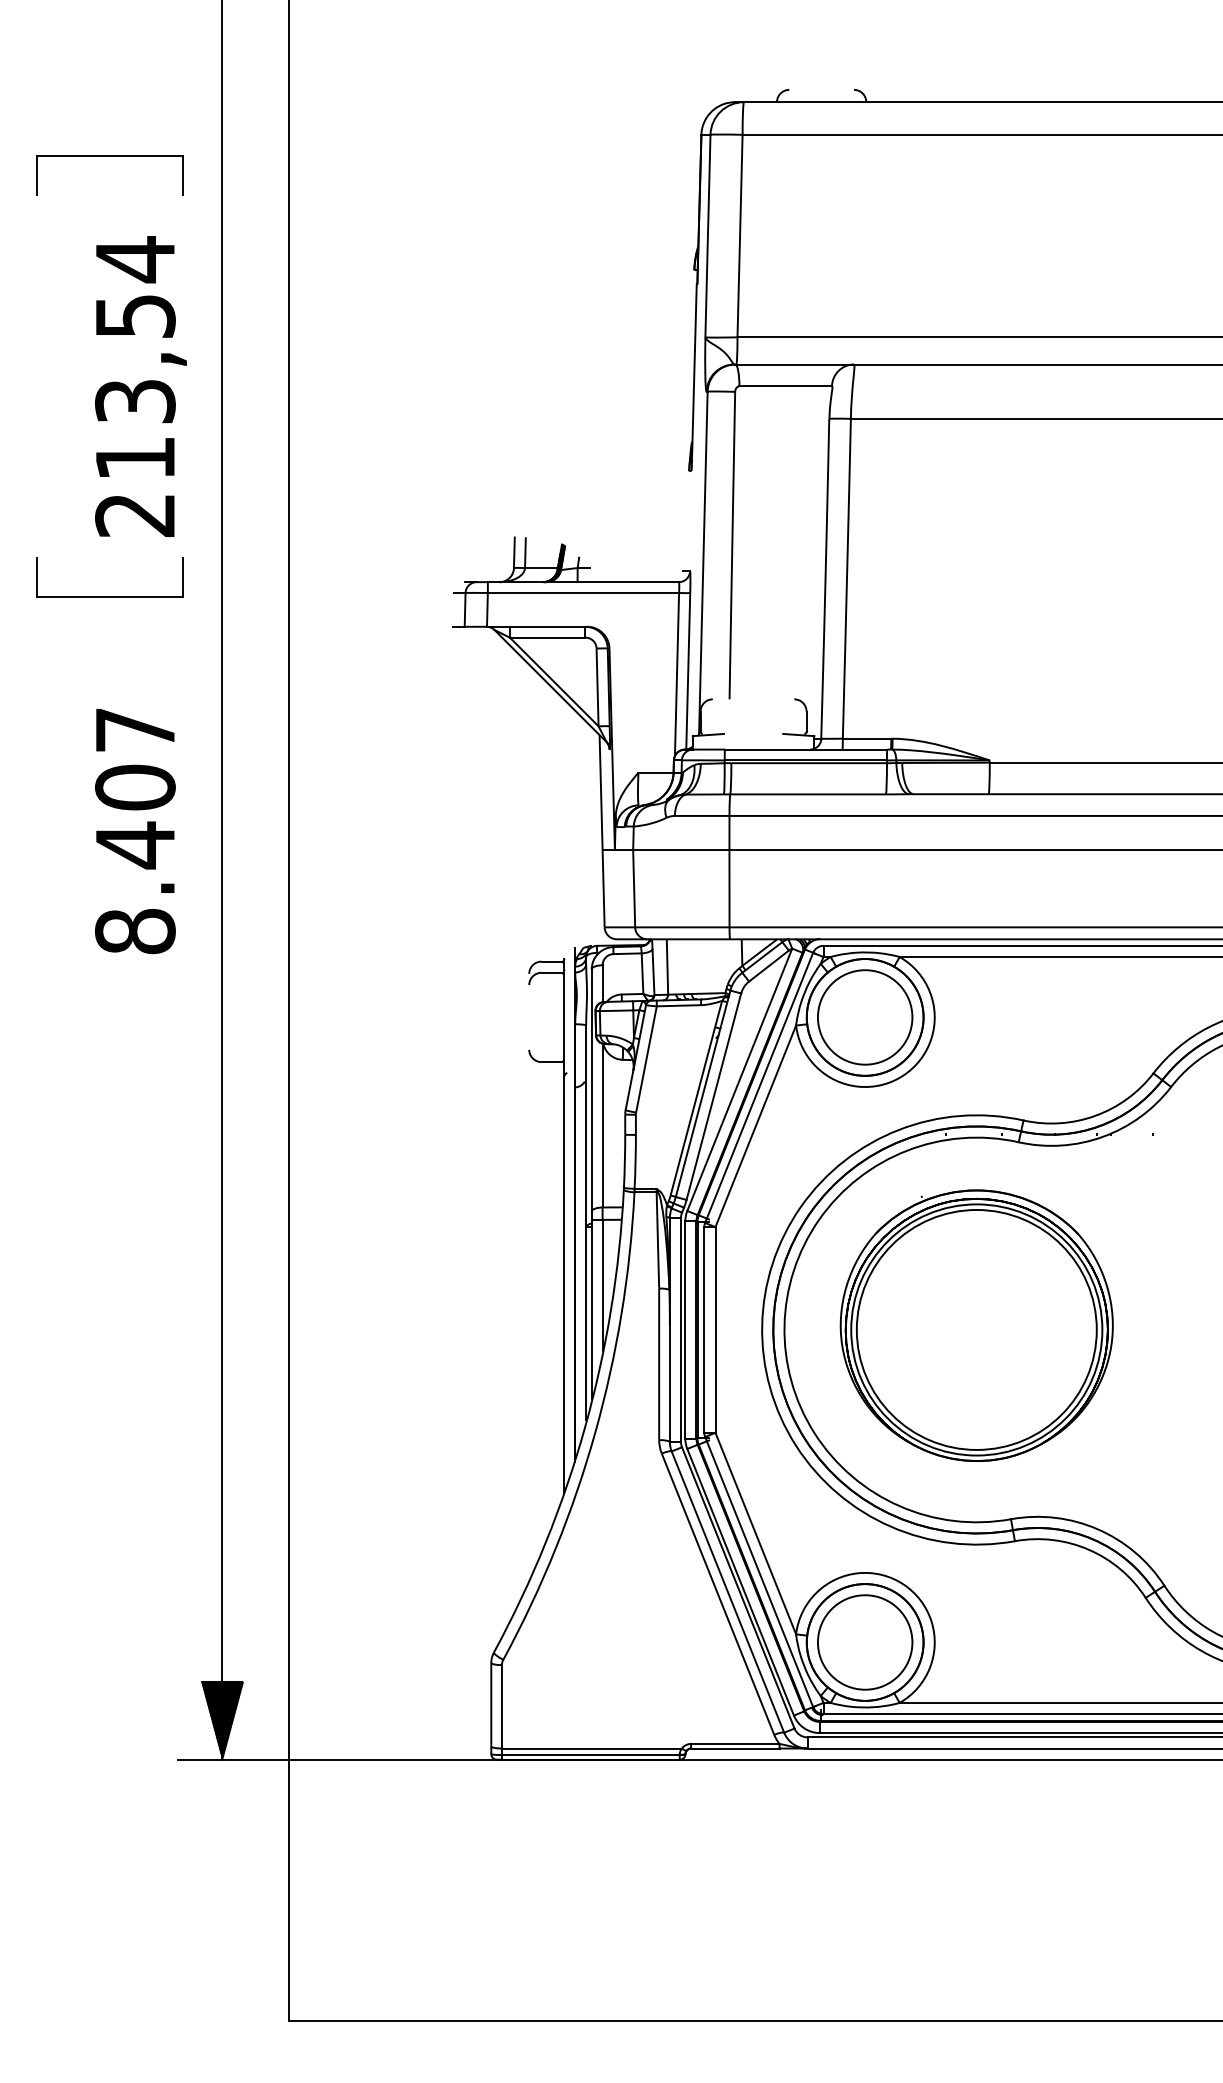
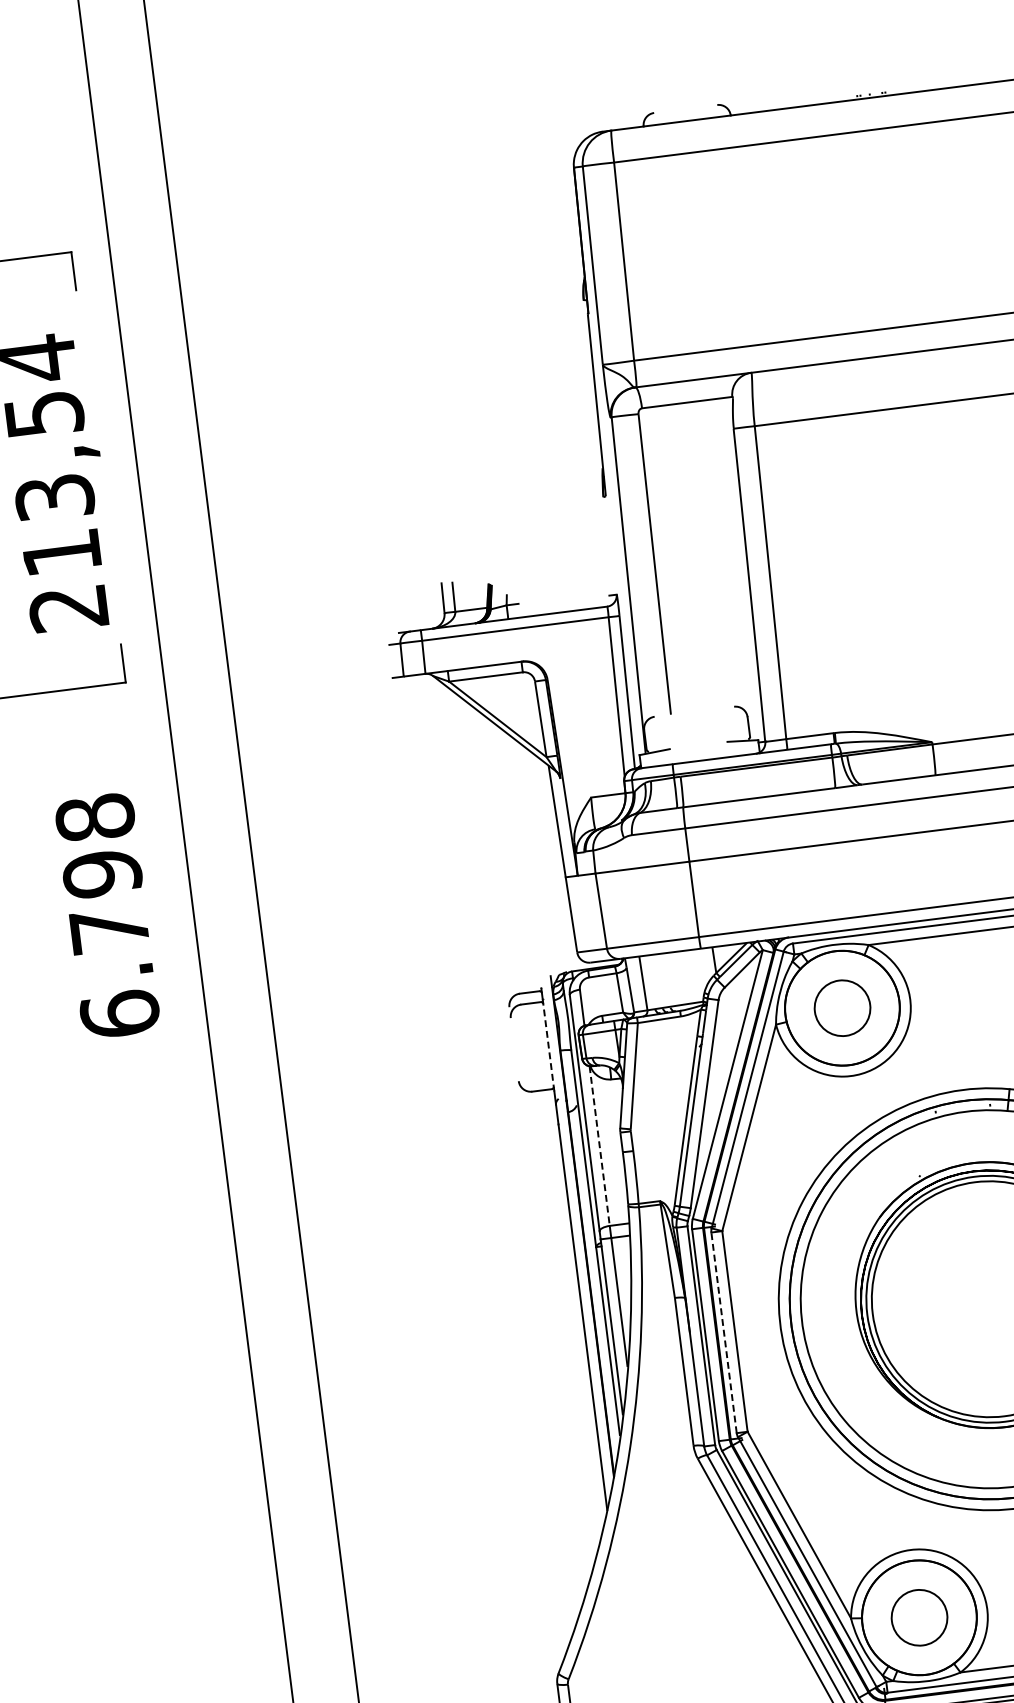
text: (135, 830) -> (107, 915), 8.407 -> 6.798
line: (563, 1016) -> (548, 1044), solid -> dashed
circle: (865, 1017) -> (842, 1008), size x0.6
line: (602, 1125) -> (599, 1145), solid -> dashed
line: (704, 1329) -> (724, 1332), solid -> dashed
circle: (865, 1642) -> (919, 1617), size x0.6

